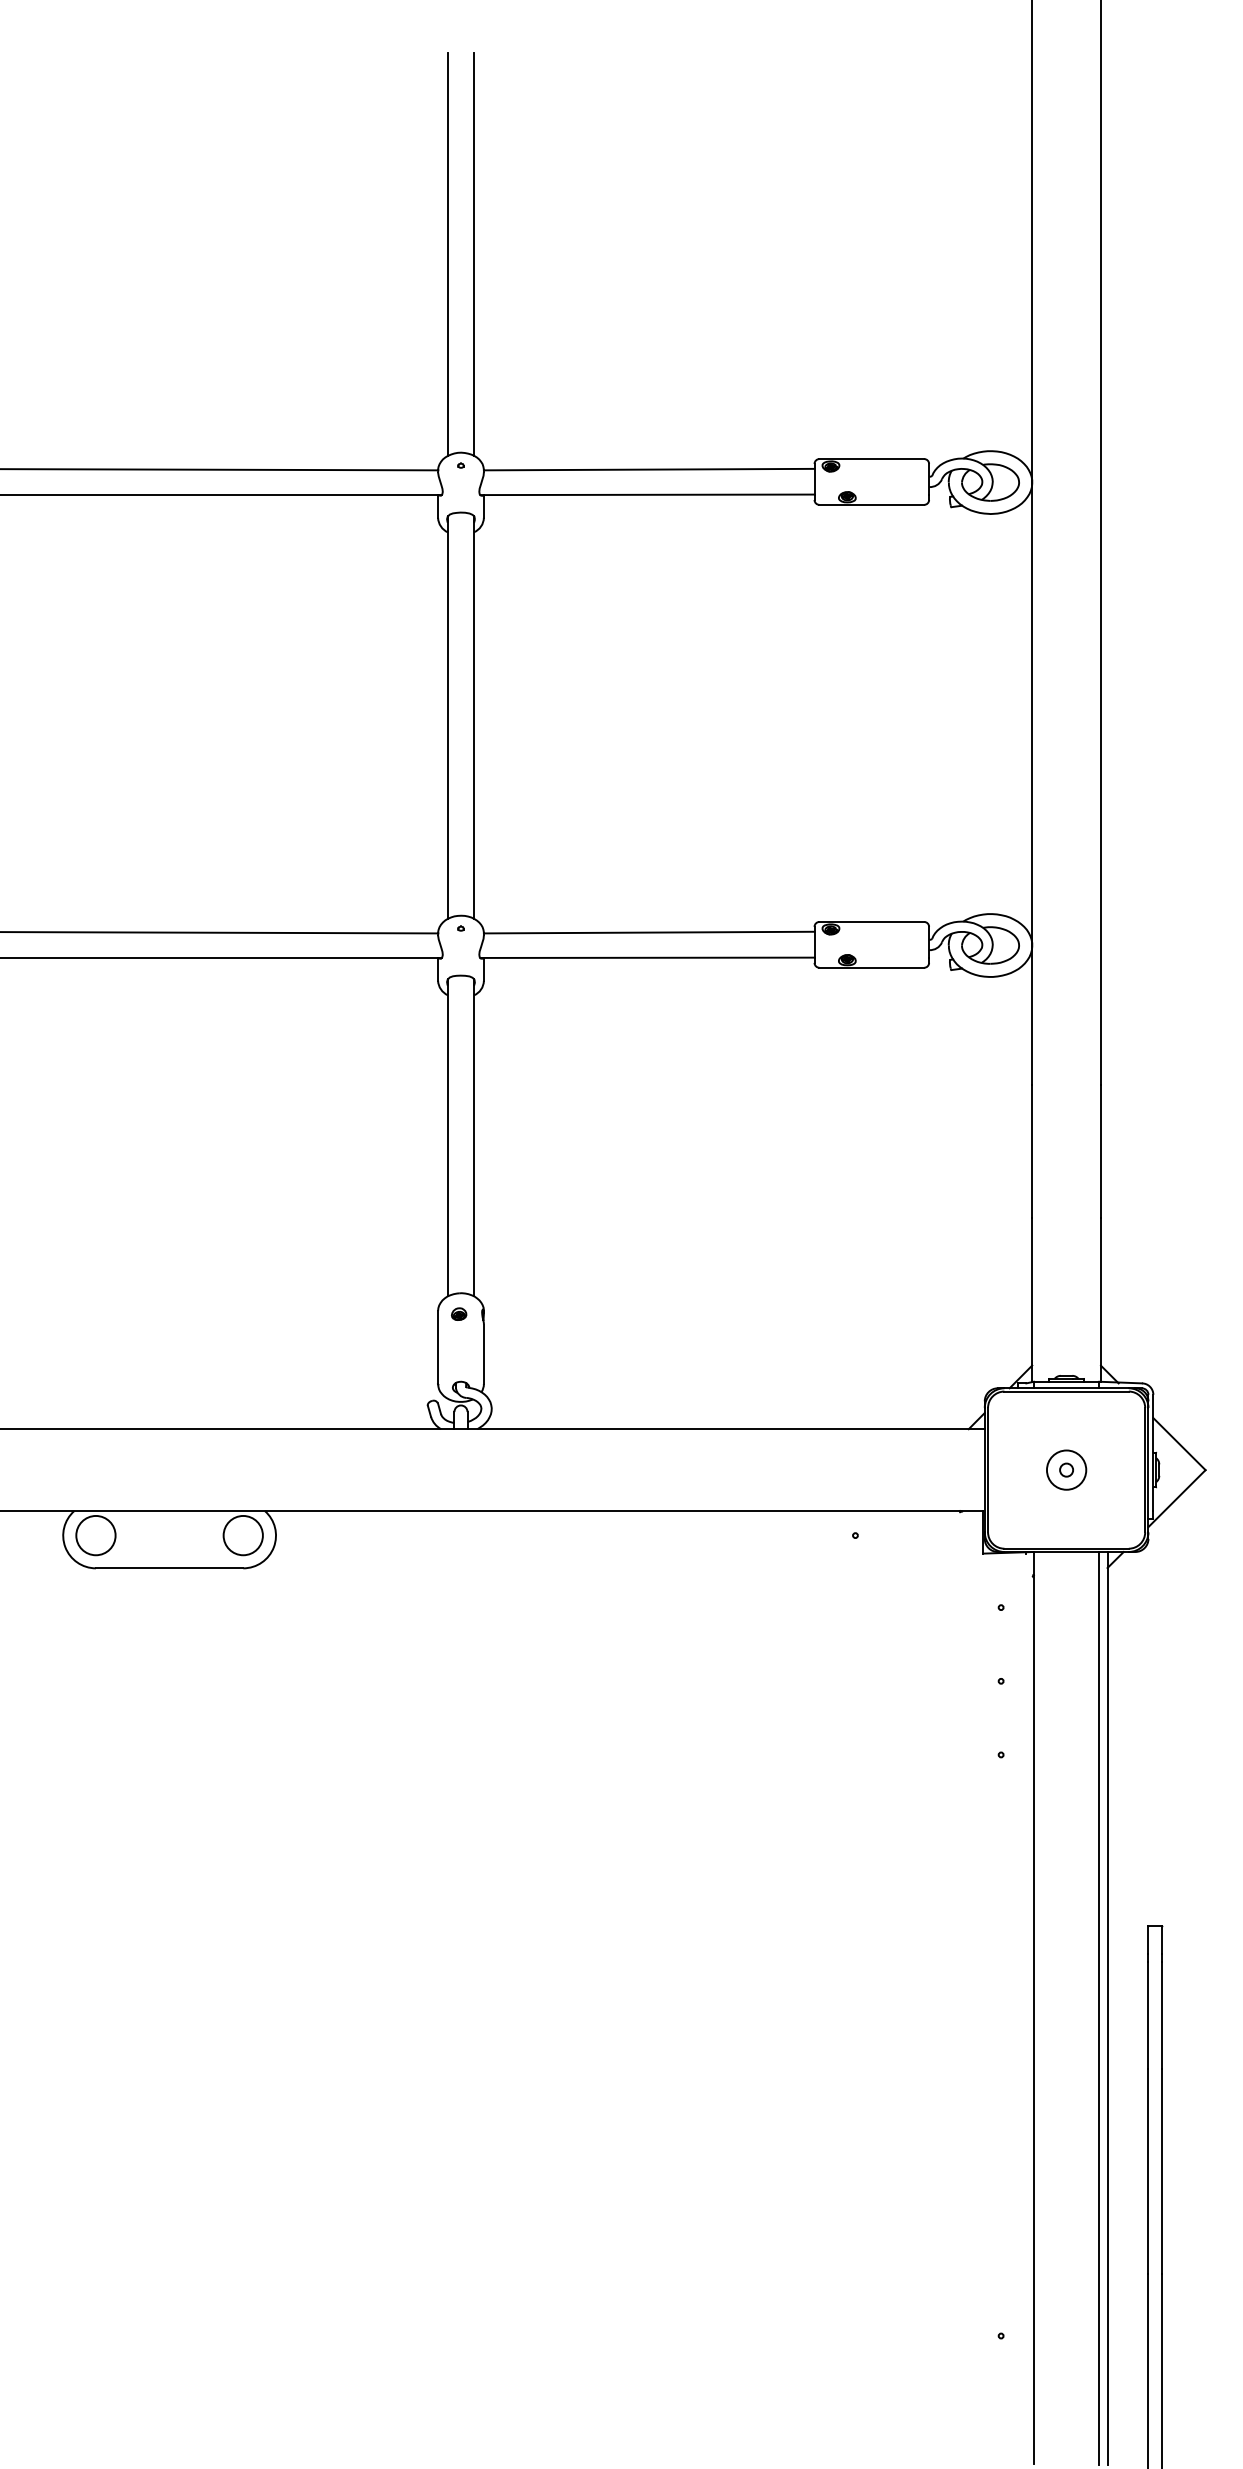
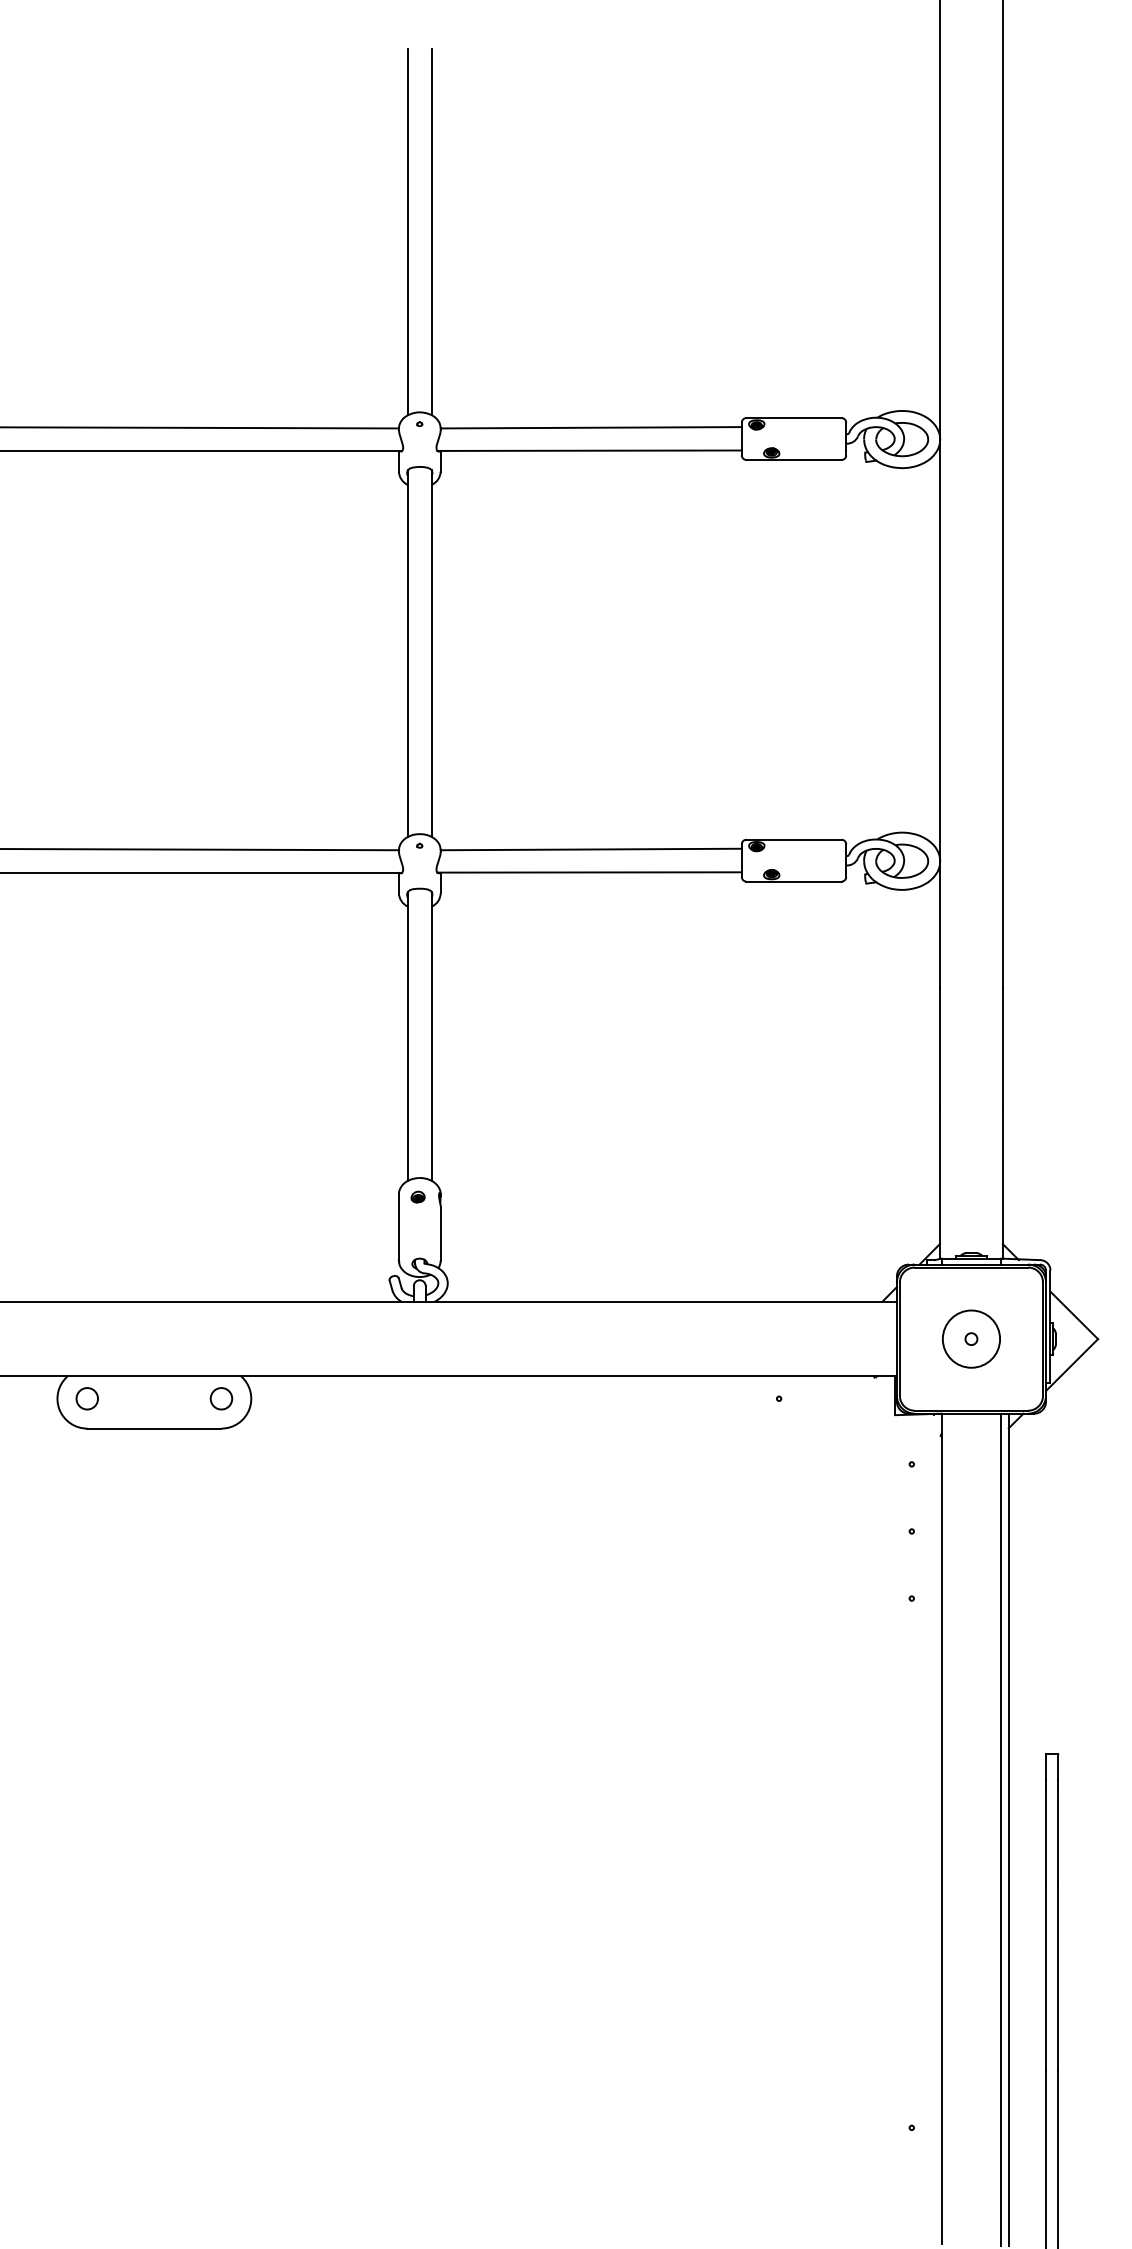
circle: (1066, 1469) -> (971, 1338), size x1.6
circle: (95, 1535) -> (86, 1398), size x0.6
circle: (242, 1535) -> (220, 1398), size x0.6

